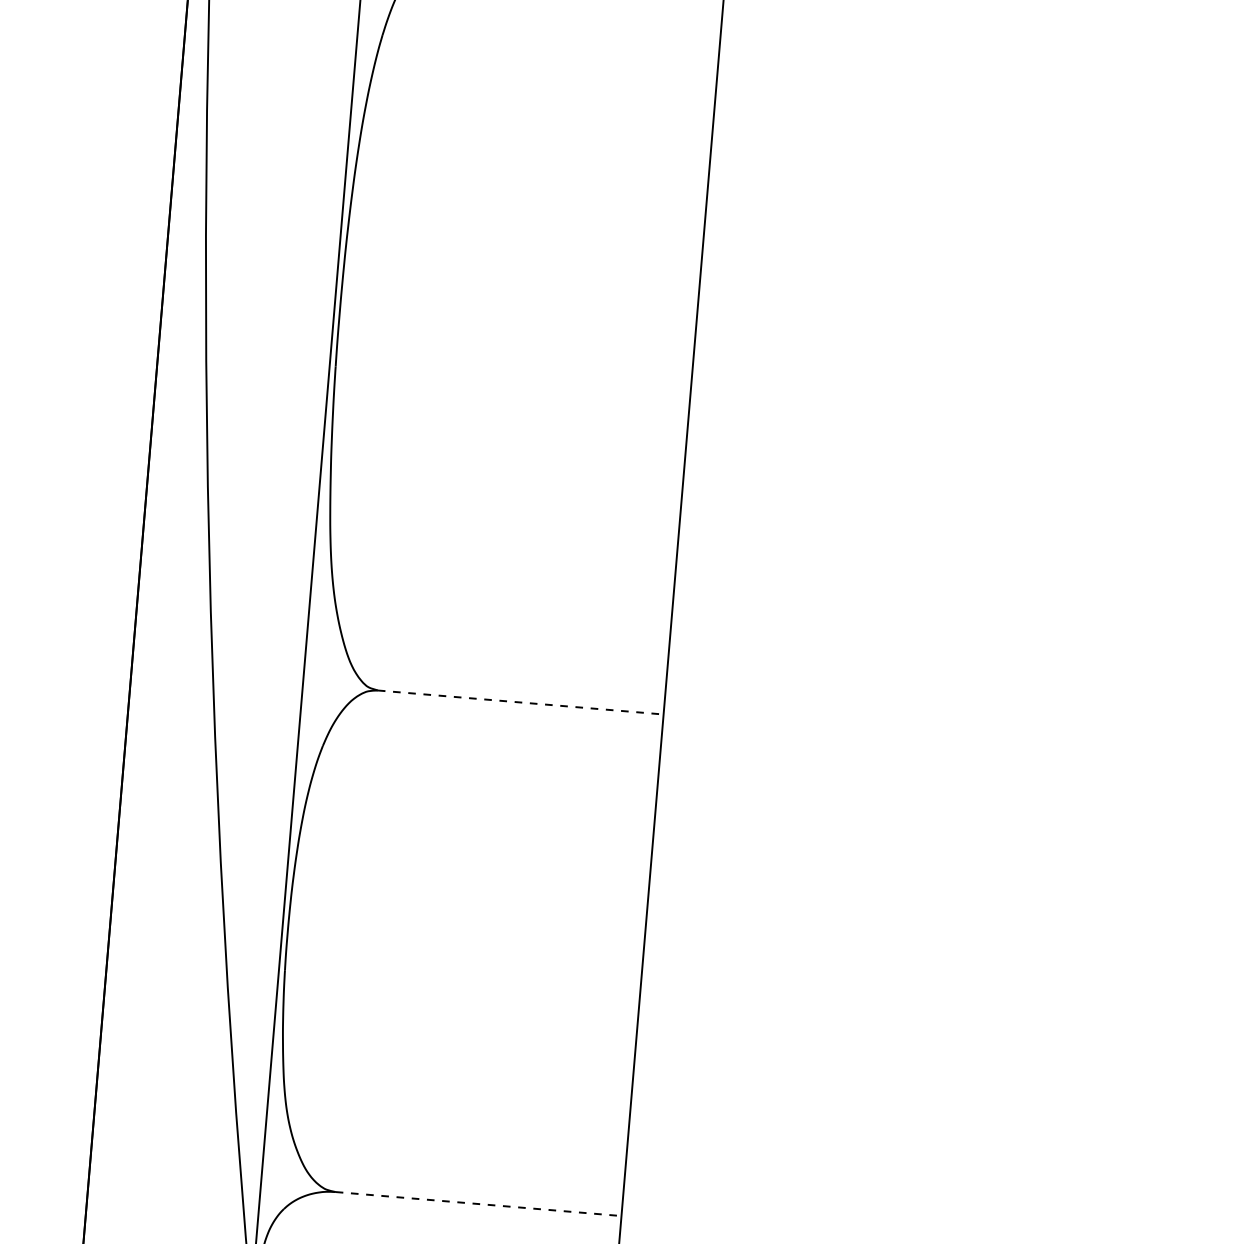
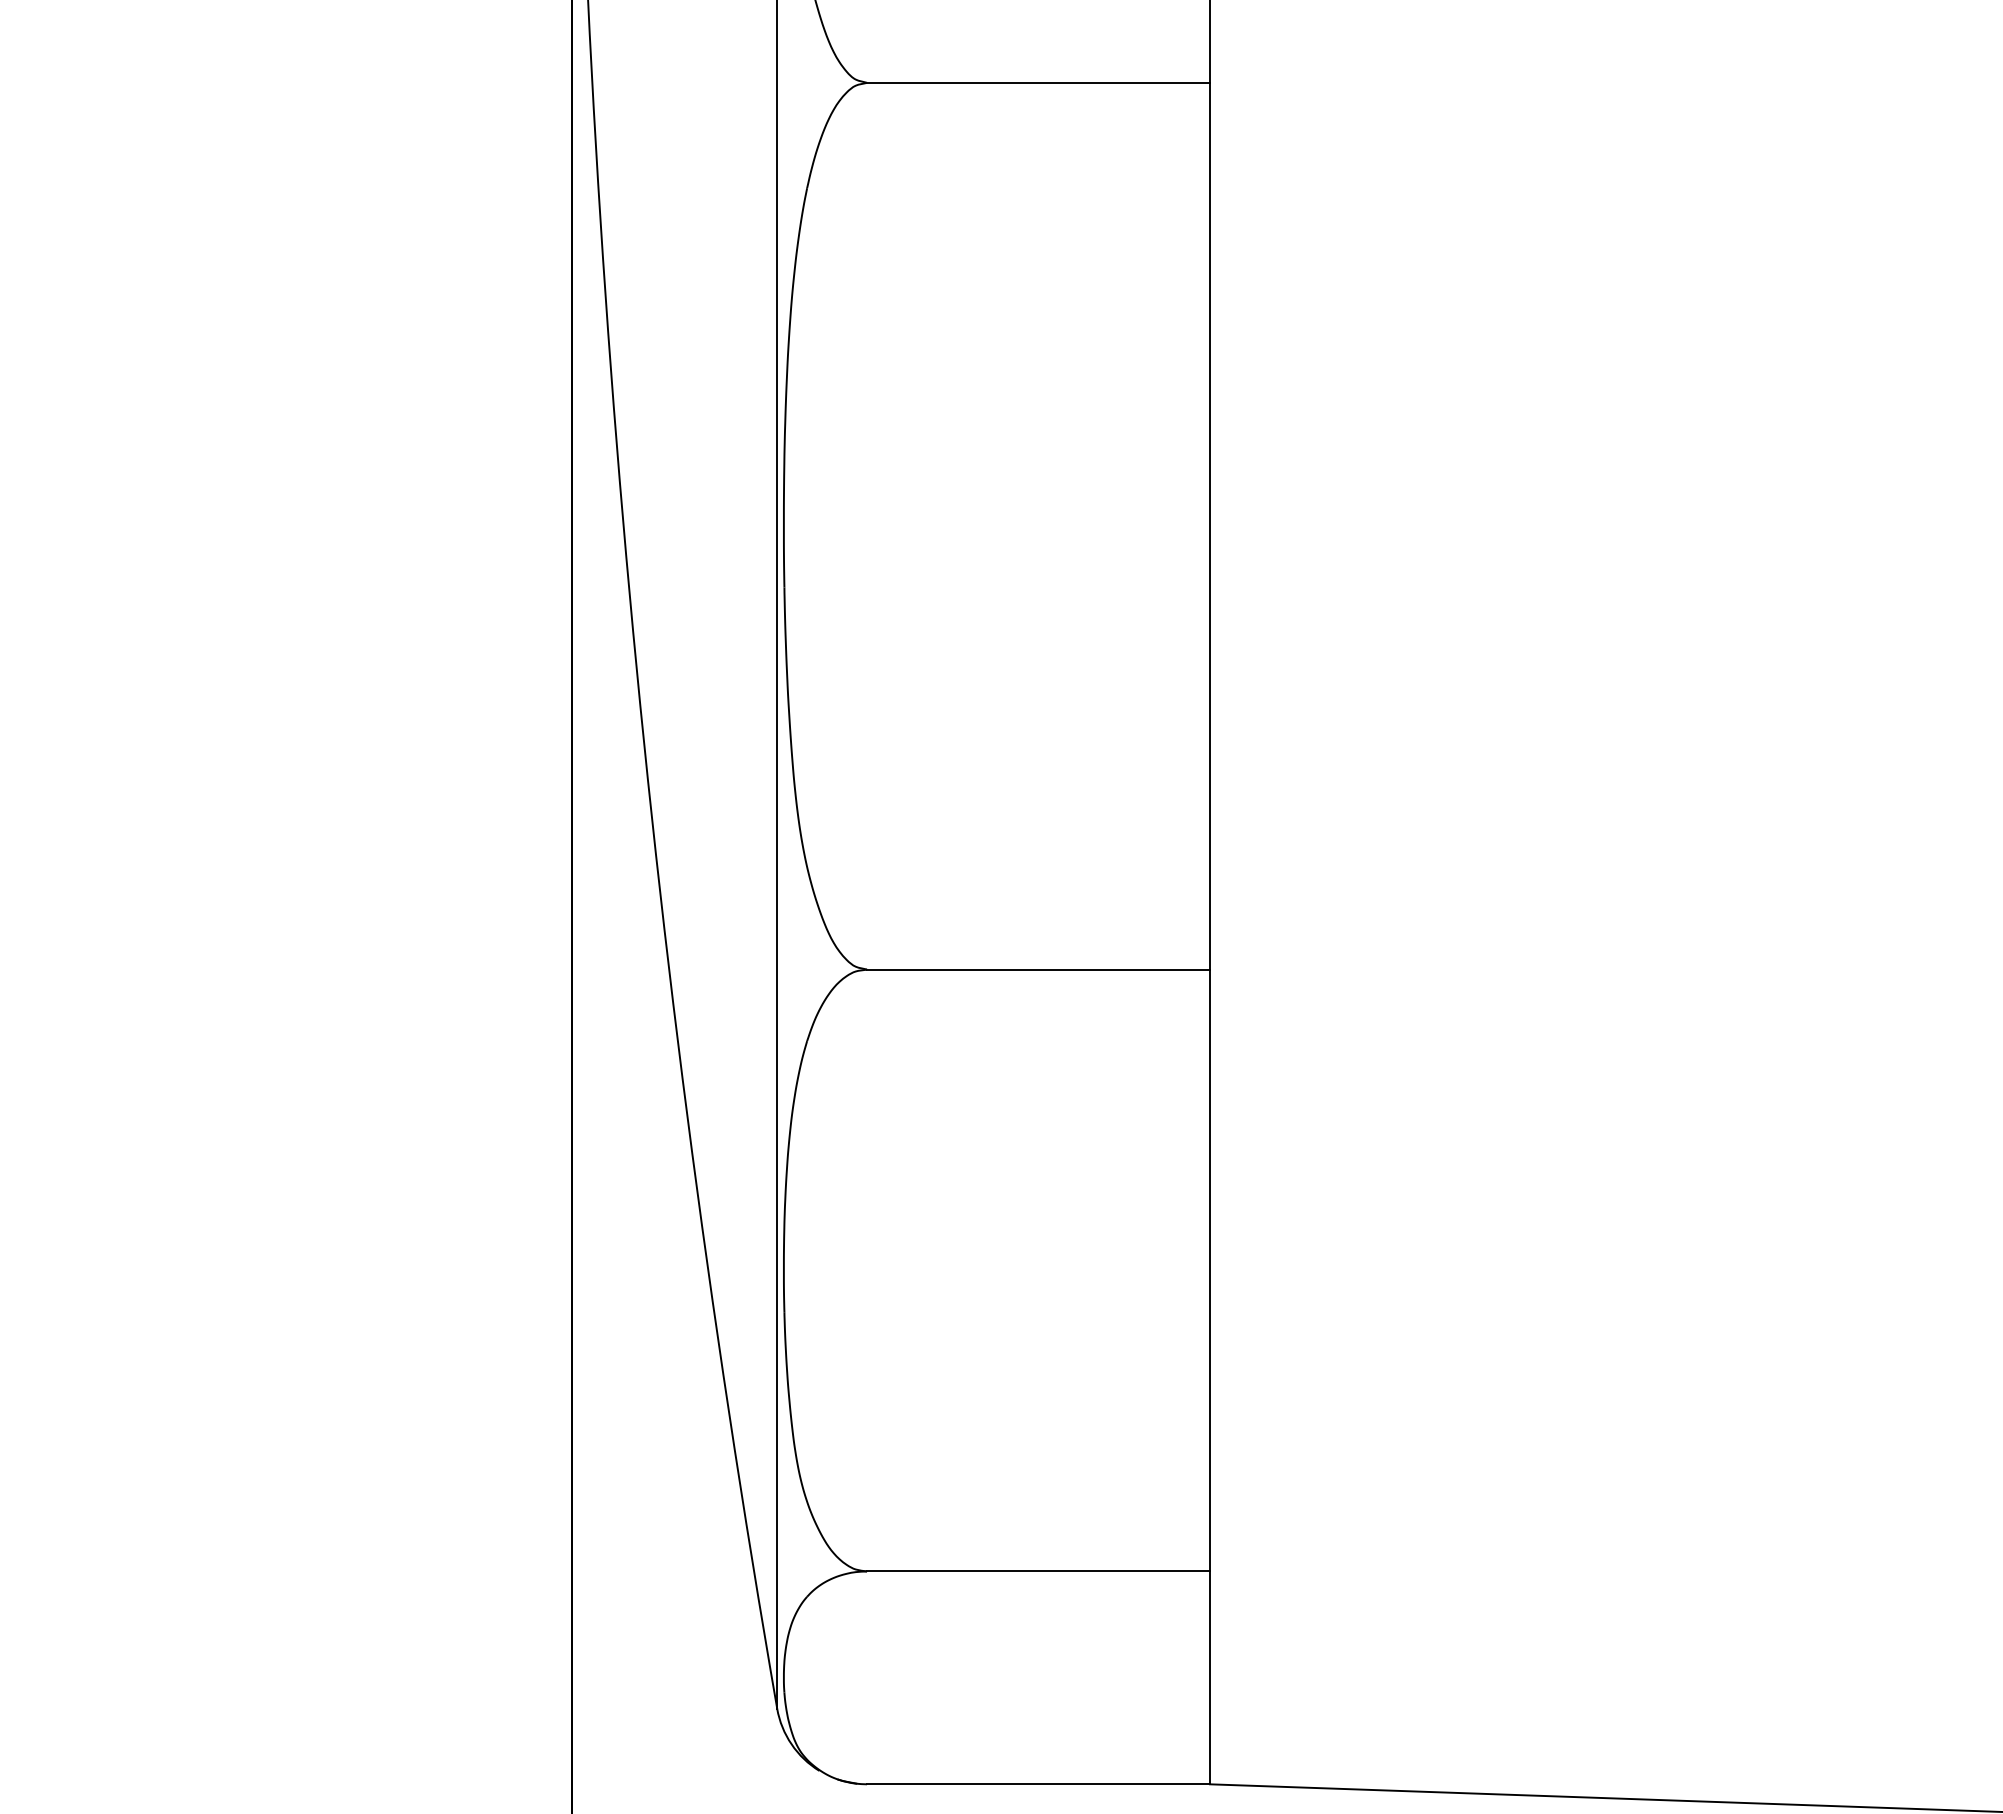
line: (521, 702) -> (1039, 969), dashed -> solid
line: (479, 1204) -> (1039, 1571), dashed -> solid

